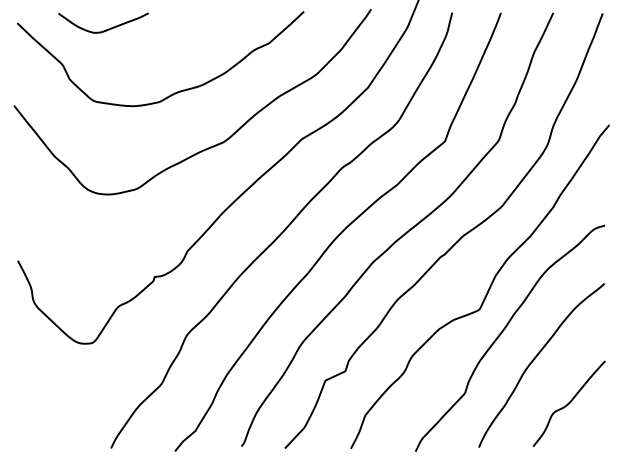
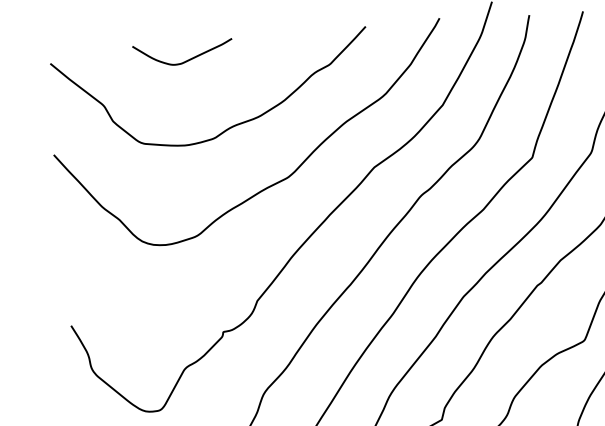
curve: (105, 29) -> (185, 60), moved

